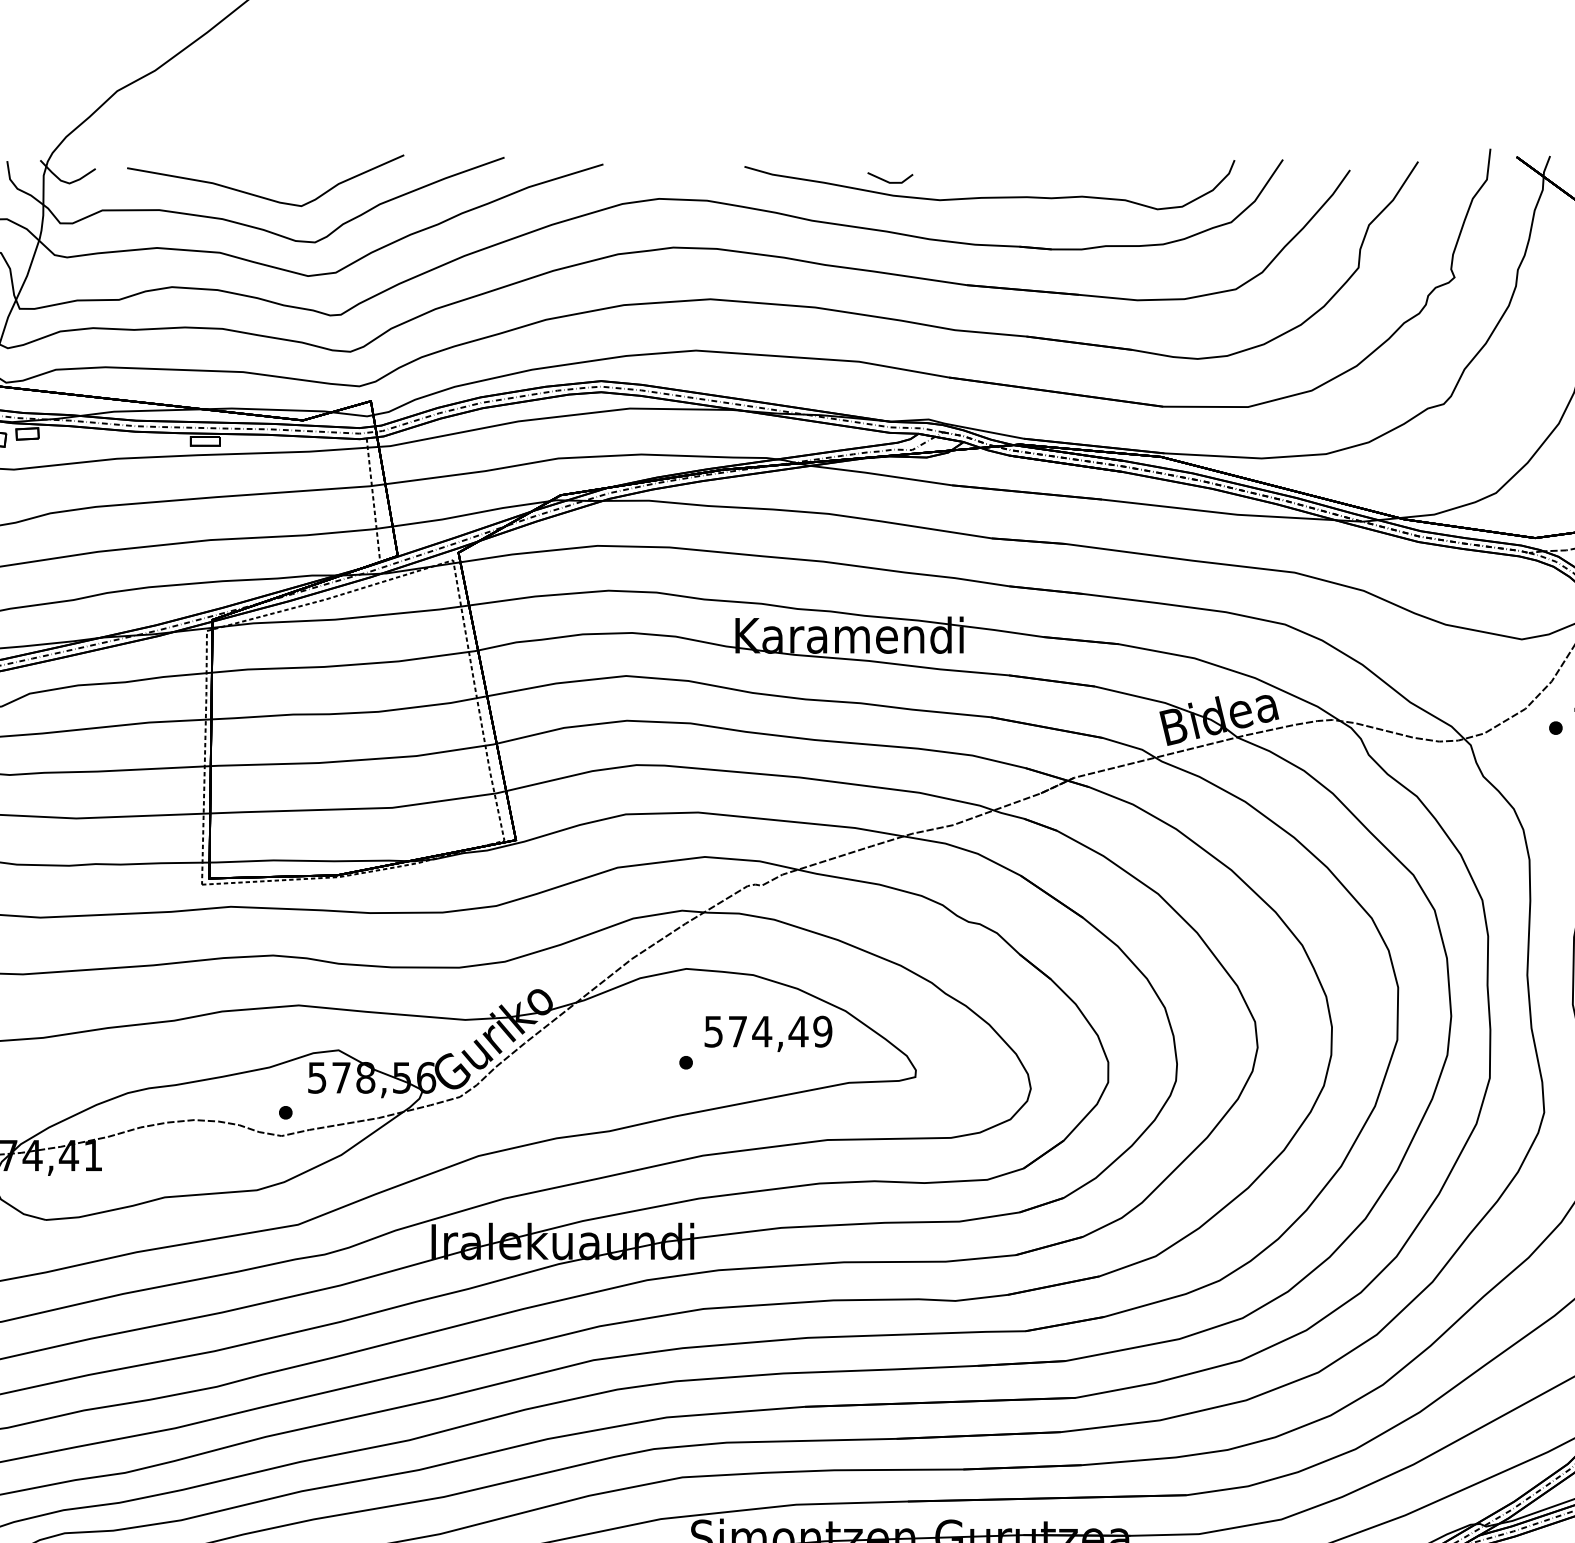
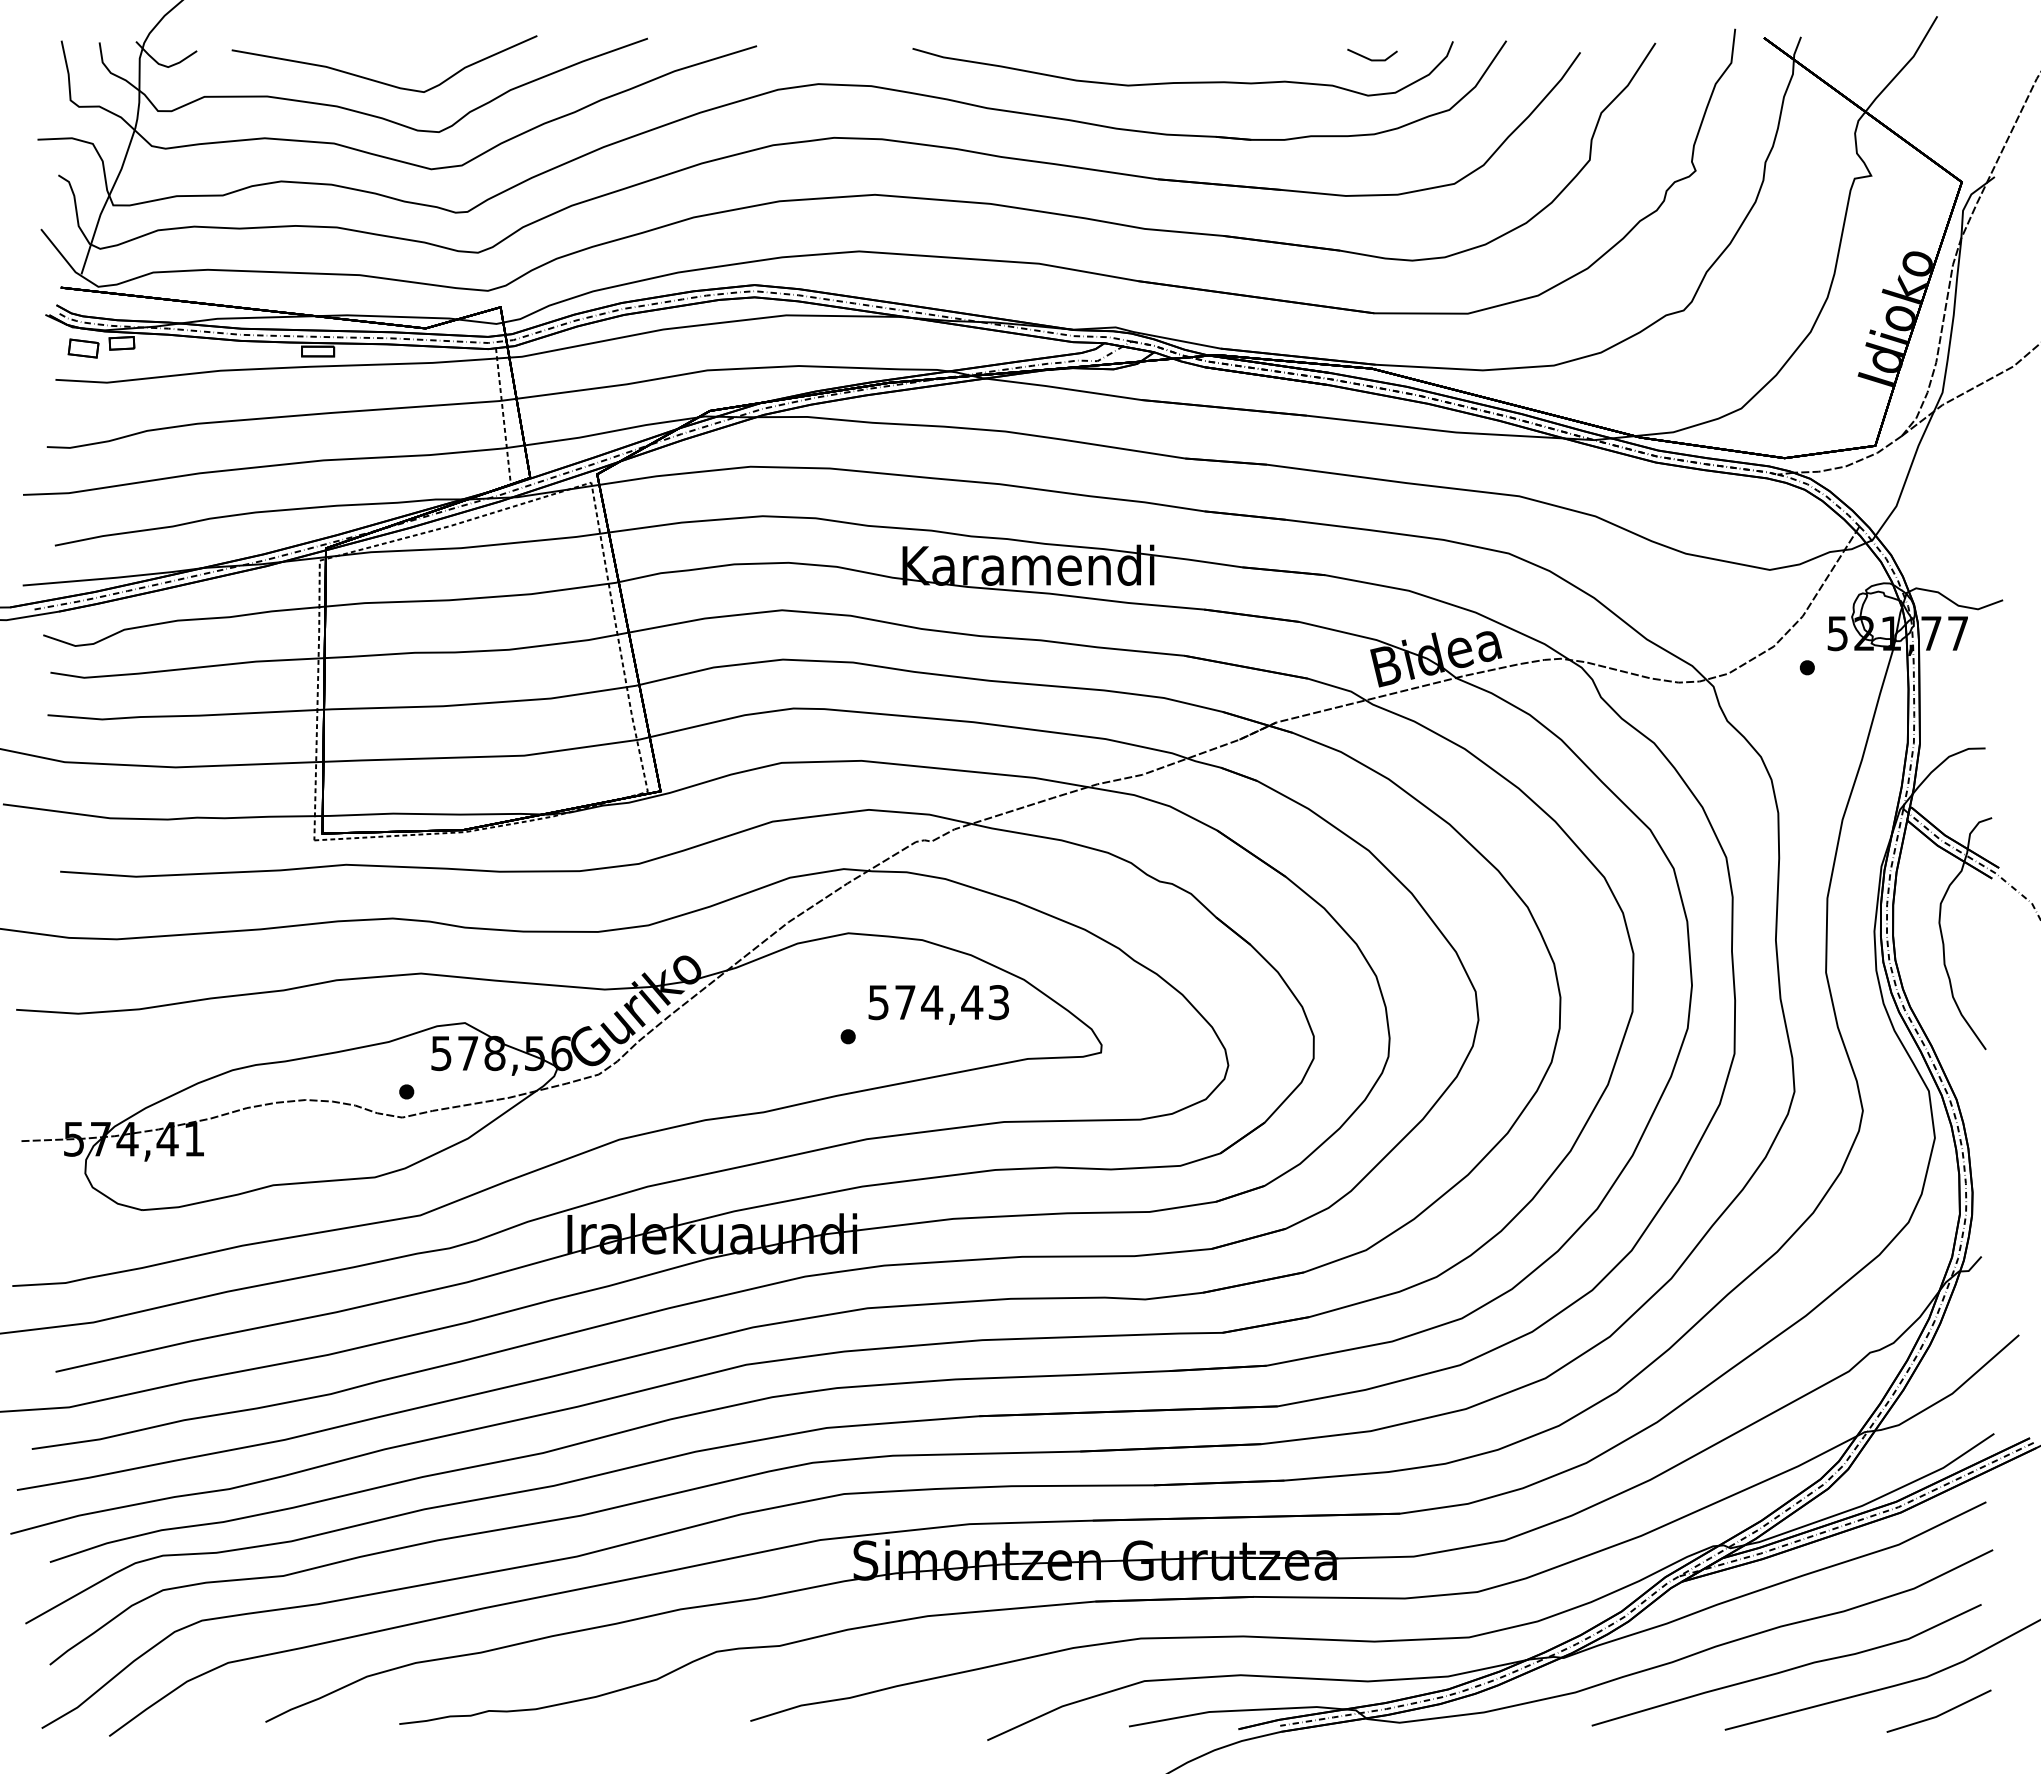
line: (888, 181) -> (1370, 58), moved
text: (822, 1031) -> (998, 1002), 574,49 -> 574,43

